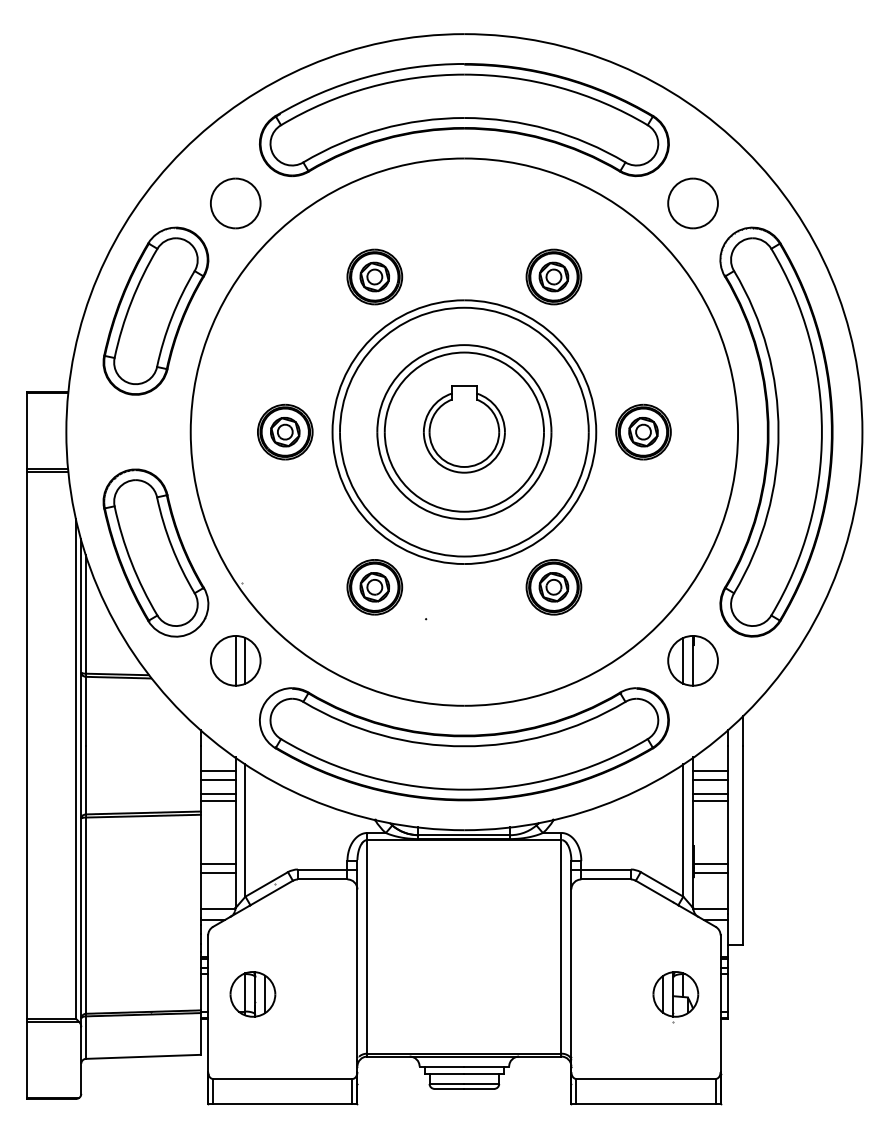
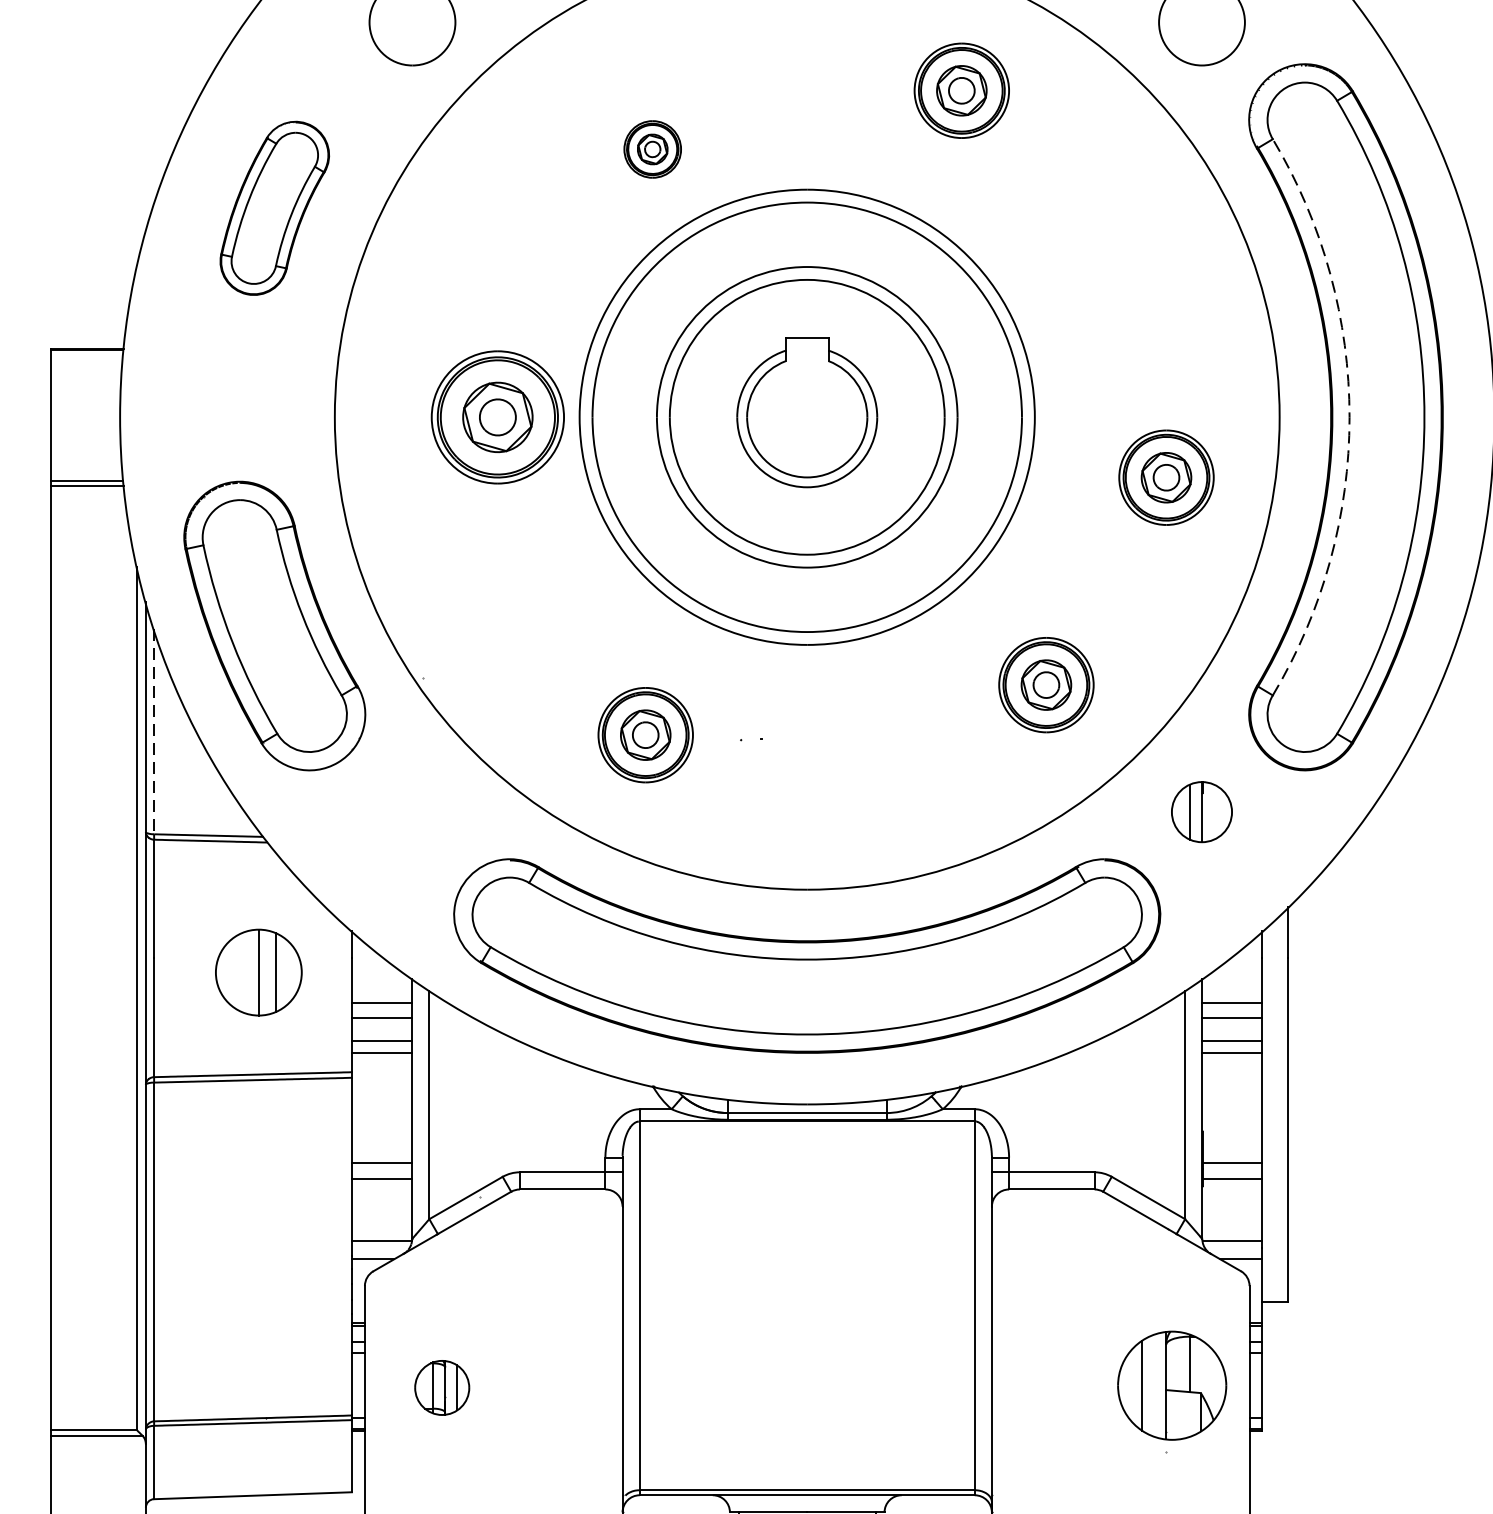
part: (374, 276) -> (652, 148), size x0.6
part: (553, 276) -> (961, 89), moved
part: (155, 310) -> (273, 207), size x0.6
part: (285, 431) -> (498, 416), size x1.4
part: (643, 431) -> (1166, 476), moved
arc: (778, 432) -> (1349, 417), solid -> dashed
part: (374, 587) -> (645, 735), moved
part: (553, 587) -> (1045, 685), moved
line: (86, 614) -> (154, 732), solid -> dashed
part: (235, 660) -> (258, 972), moved
part: (692, 660) -> (1201, 811), size x0.7
part: (252, 994) -> (441, 1388), size x0.7
part: (675, 997) -> (1171, 1393), size x1.4

